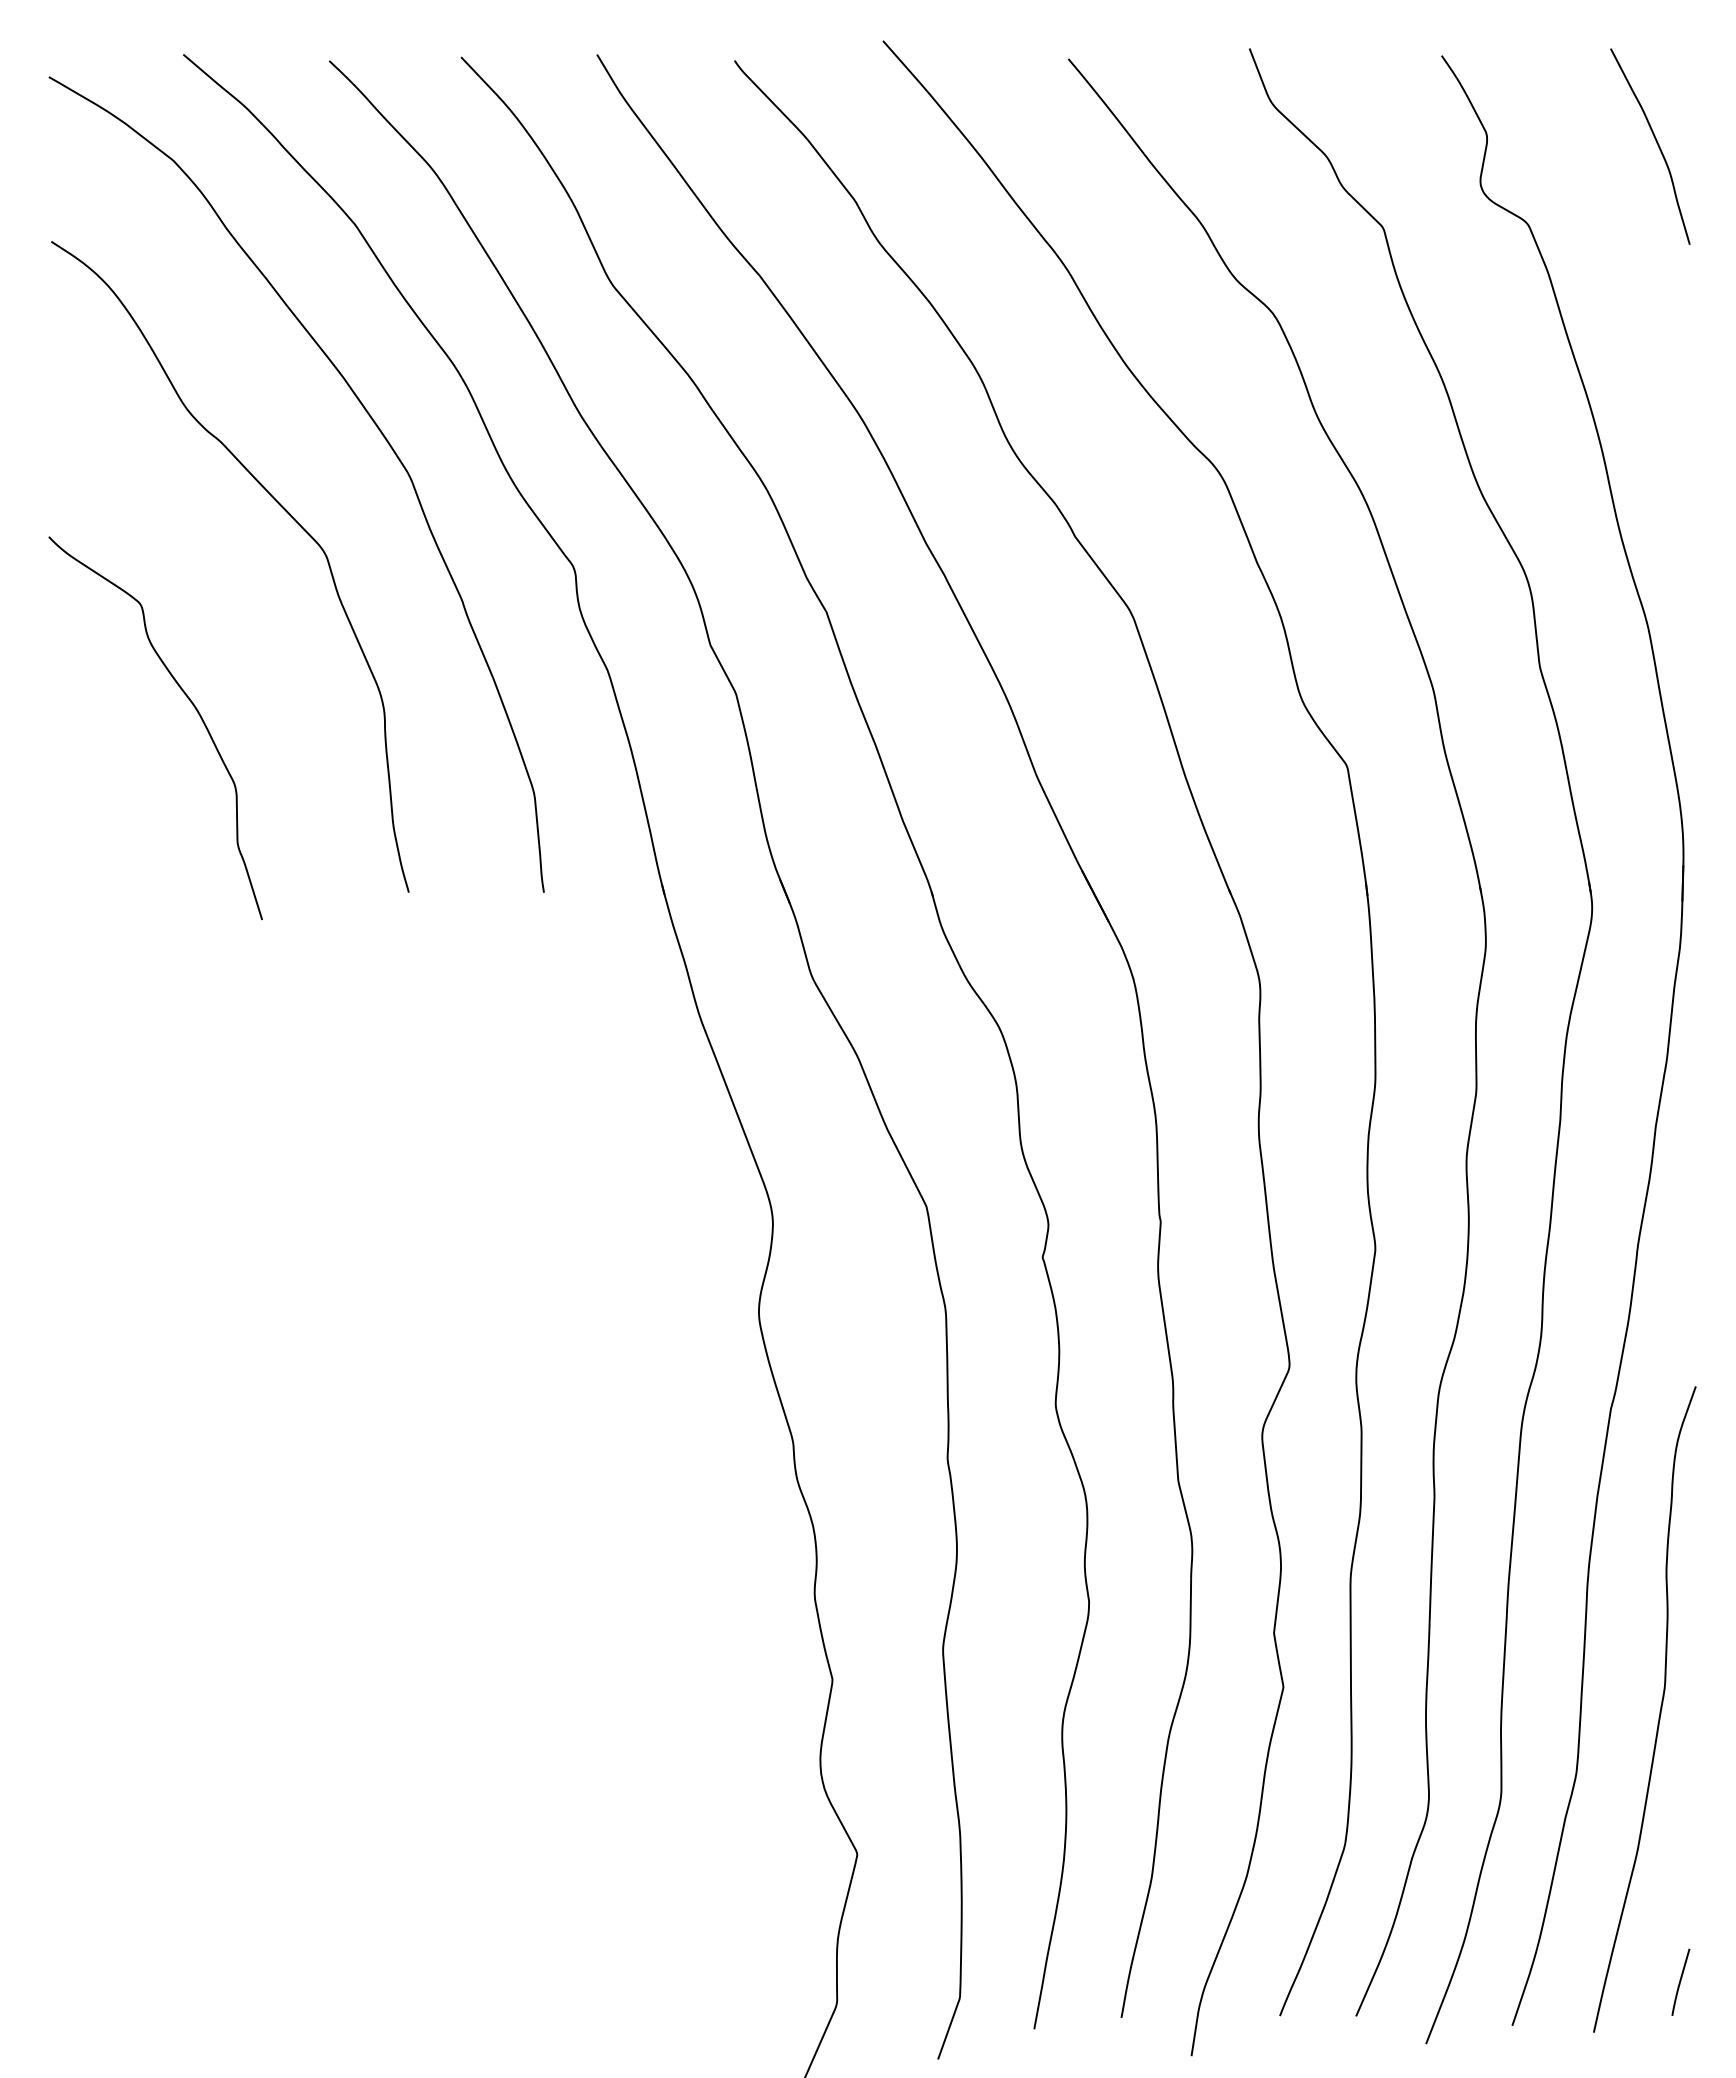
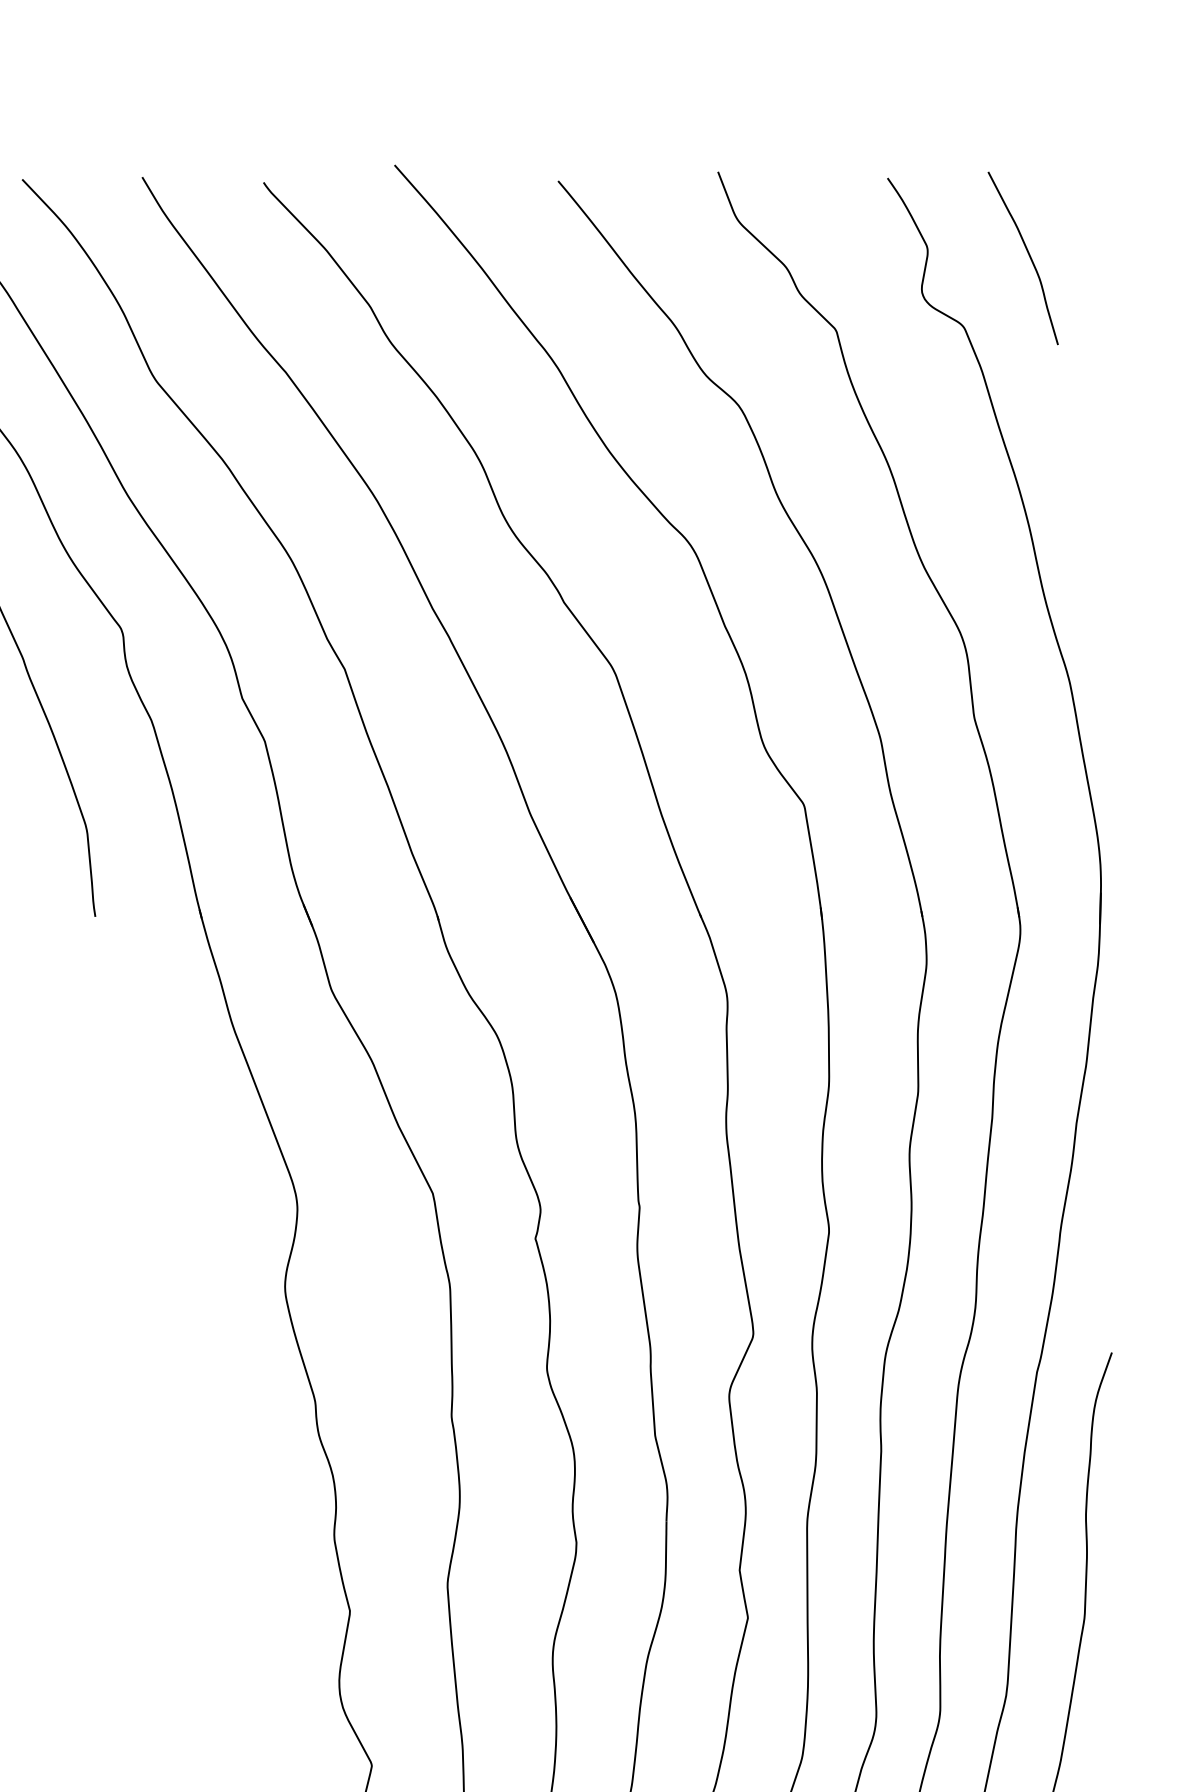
curve: (1656, 143) -> (1028, 255), moved

